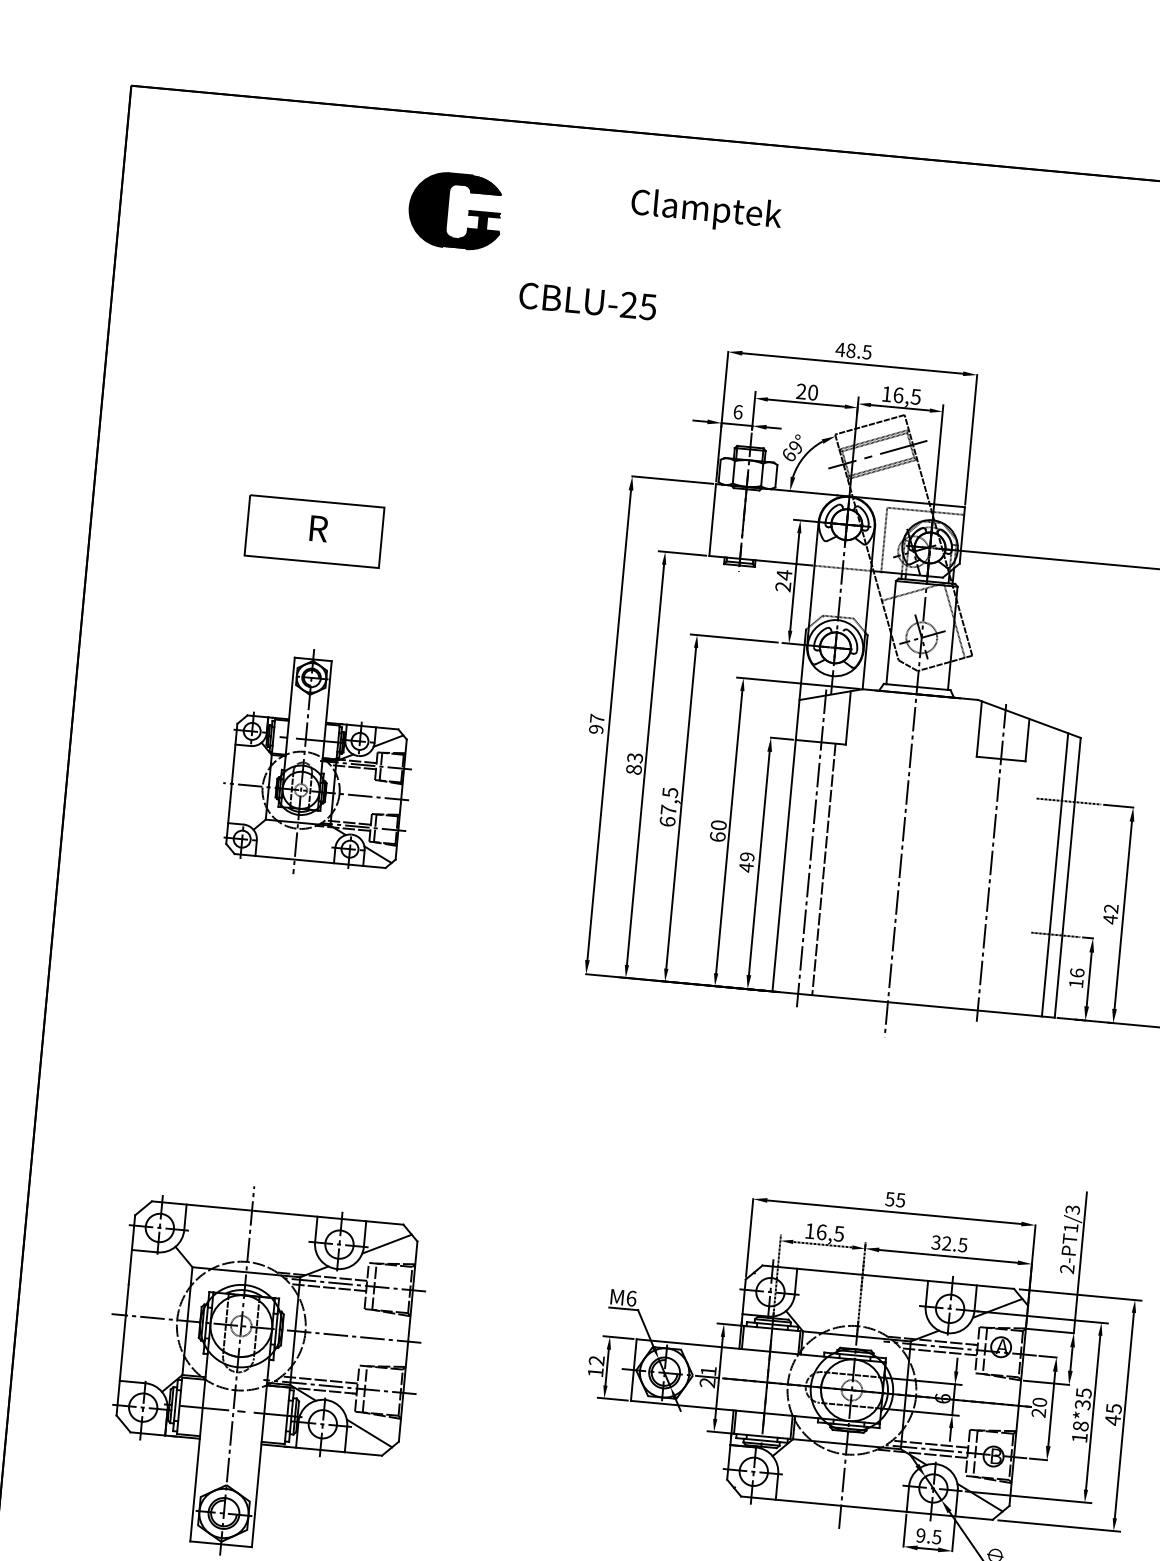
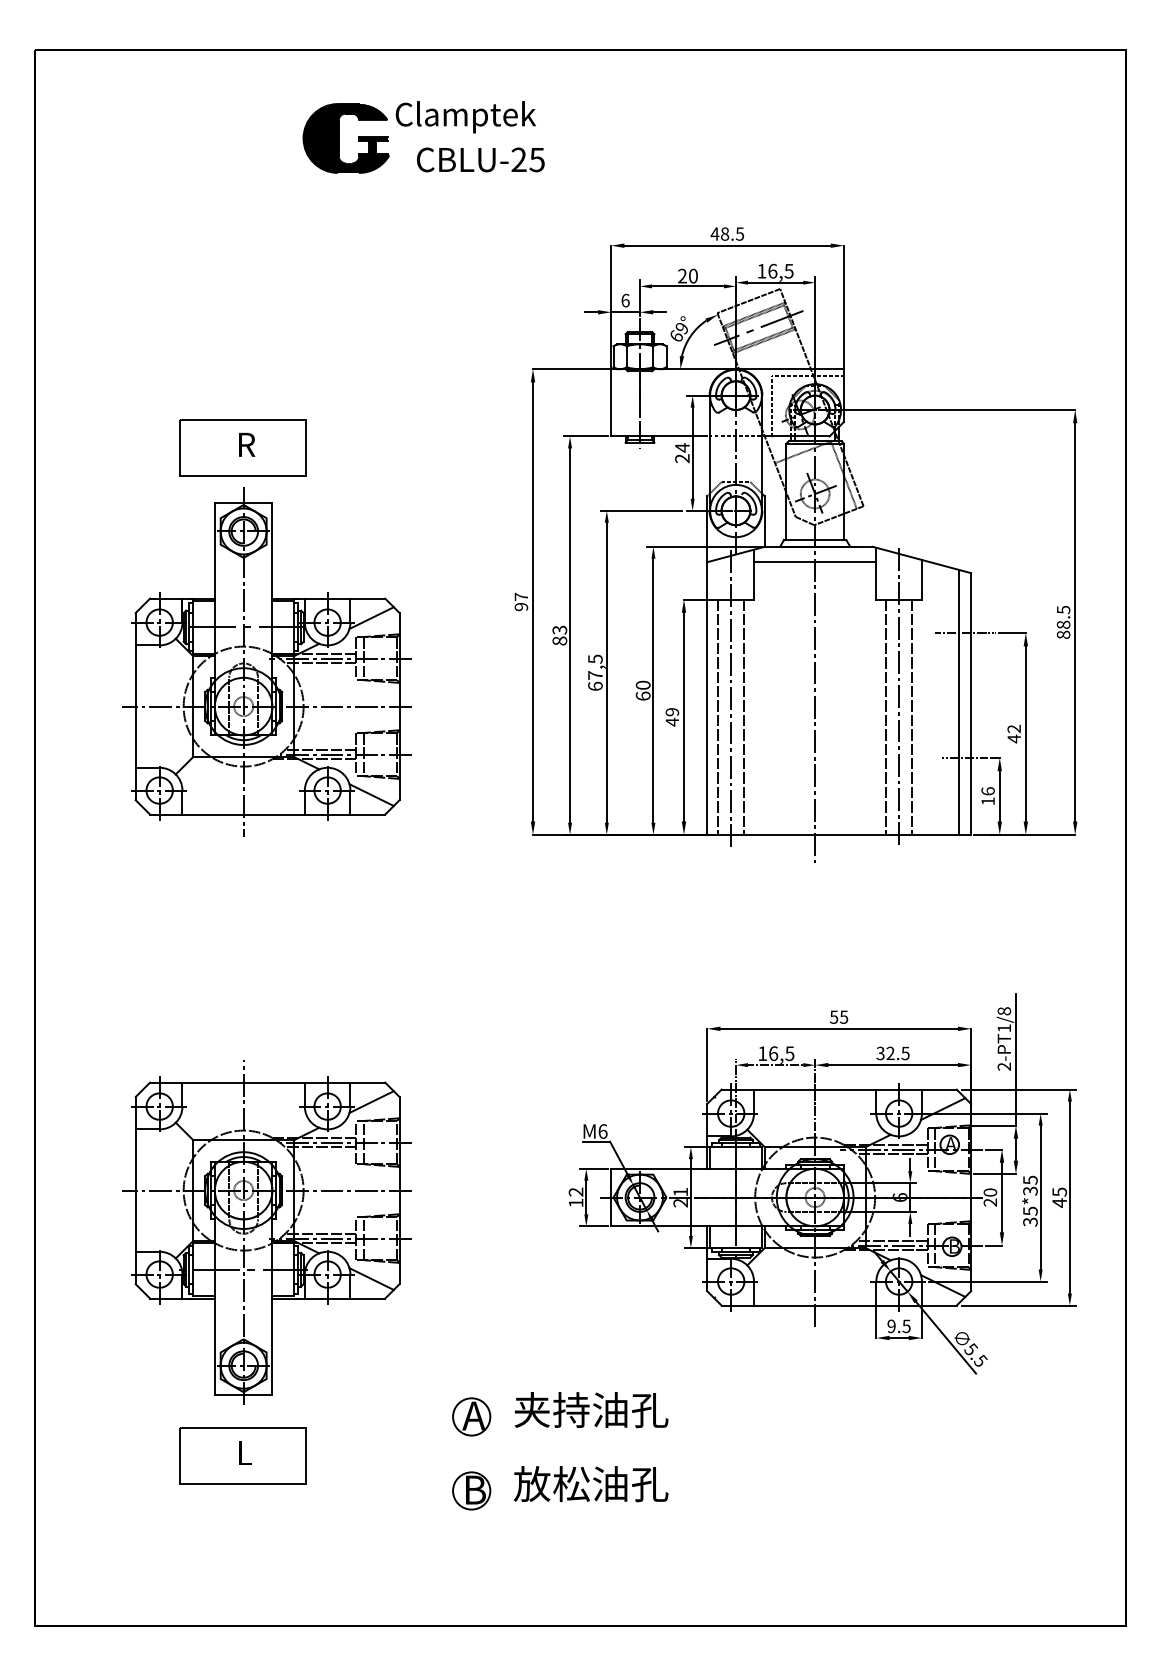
text: (705, 211) -> (465, 117), moved
text: (587, 300) -> (480, 159), moved
line: (915, 711) -> (815, 562), added
part: (318, 762) -> (266, 661), size x1.67
line: (796, 866) -> (718, 716), added
line: (974, 882) -> (885, 716), added
line: (1003, 885) -> (912, 716), added
text: (1071, 1209) -> (1003, 1011), 2-PT1/3 -> 2-PT1/8
text: (1080, 1431) -> (1030, 1216), 18*35 -> 35*35

